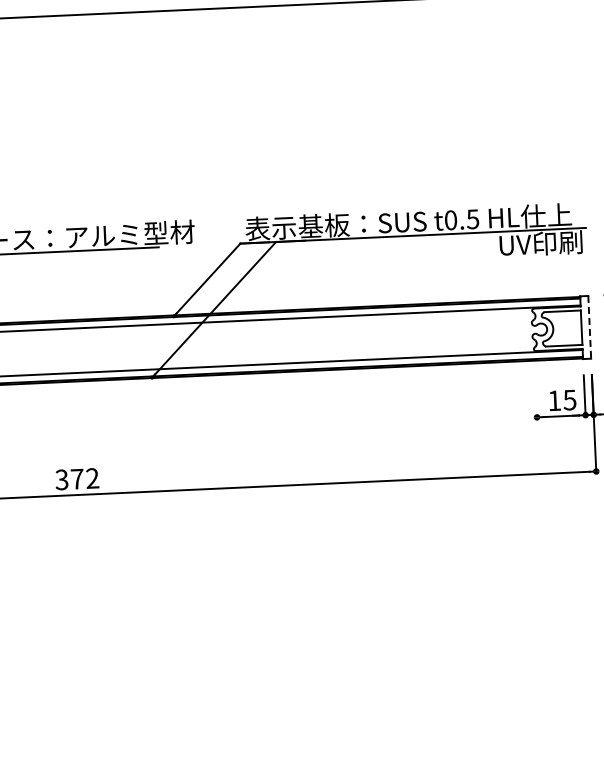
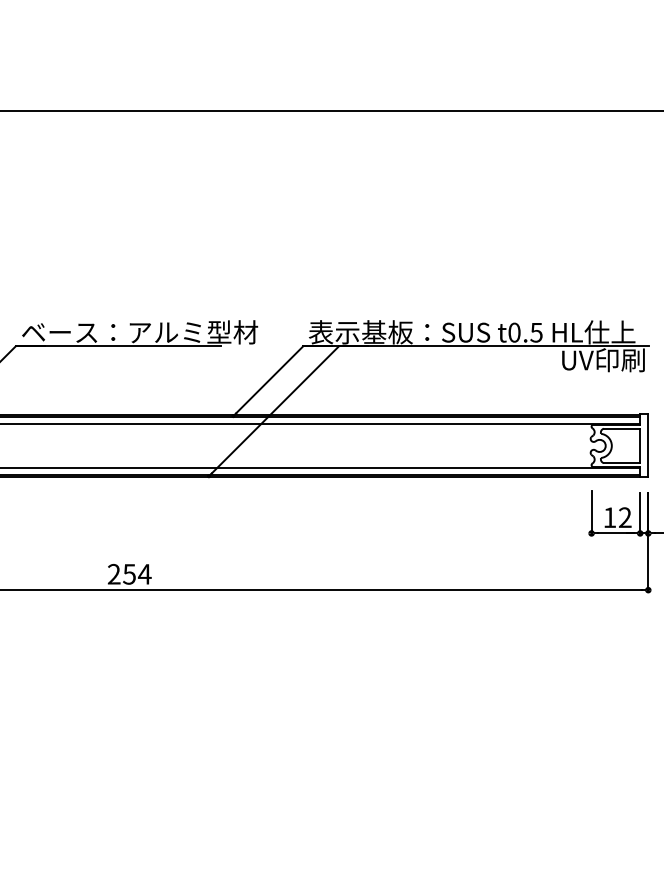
line: (589, 327) -> (648, 446), dashed -> solid
line: (535, 396) -> (591, 512), added
text: (569, 399) -> (624, 517), 15 -> 12
text: (77, 478) -> (129, 573), 372 -> 254

